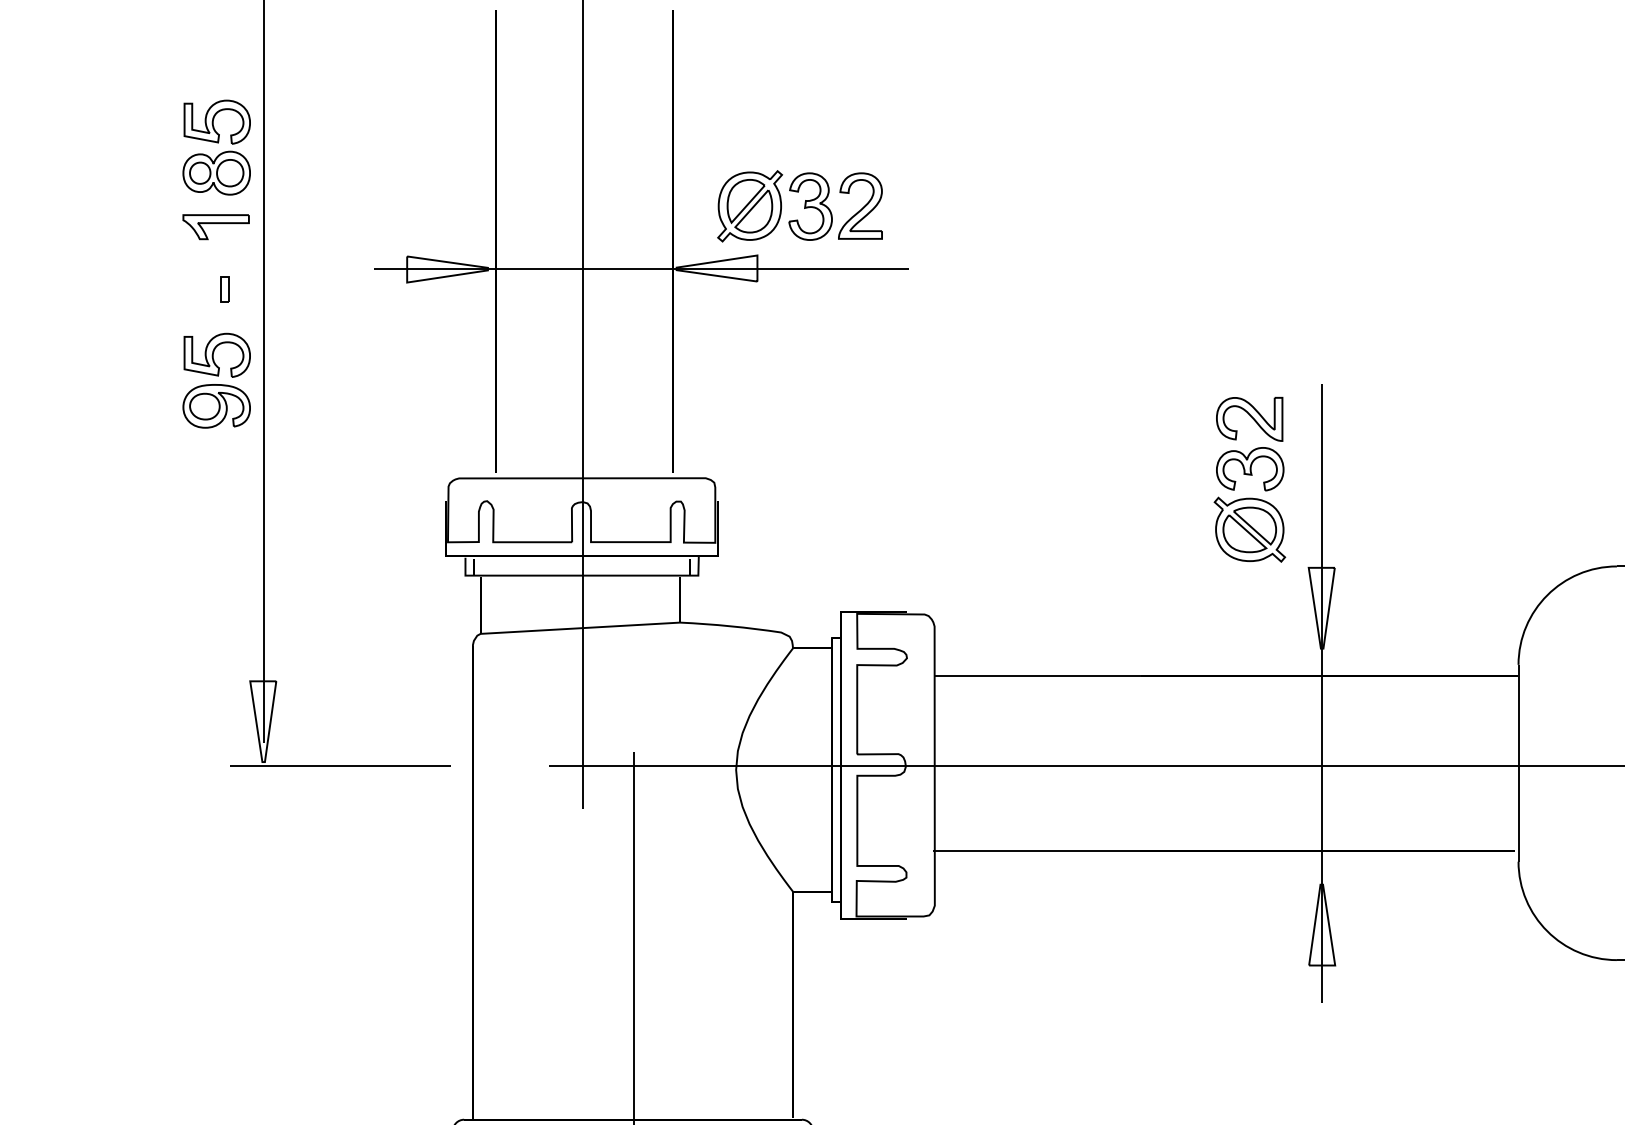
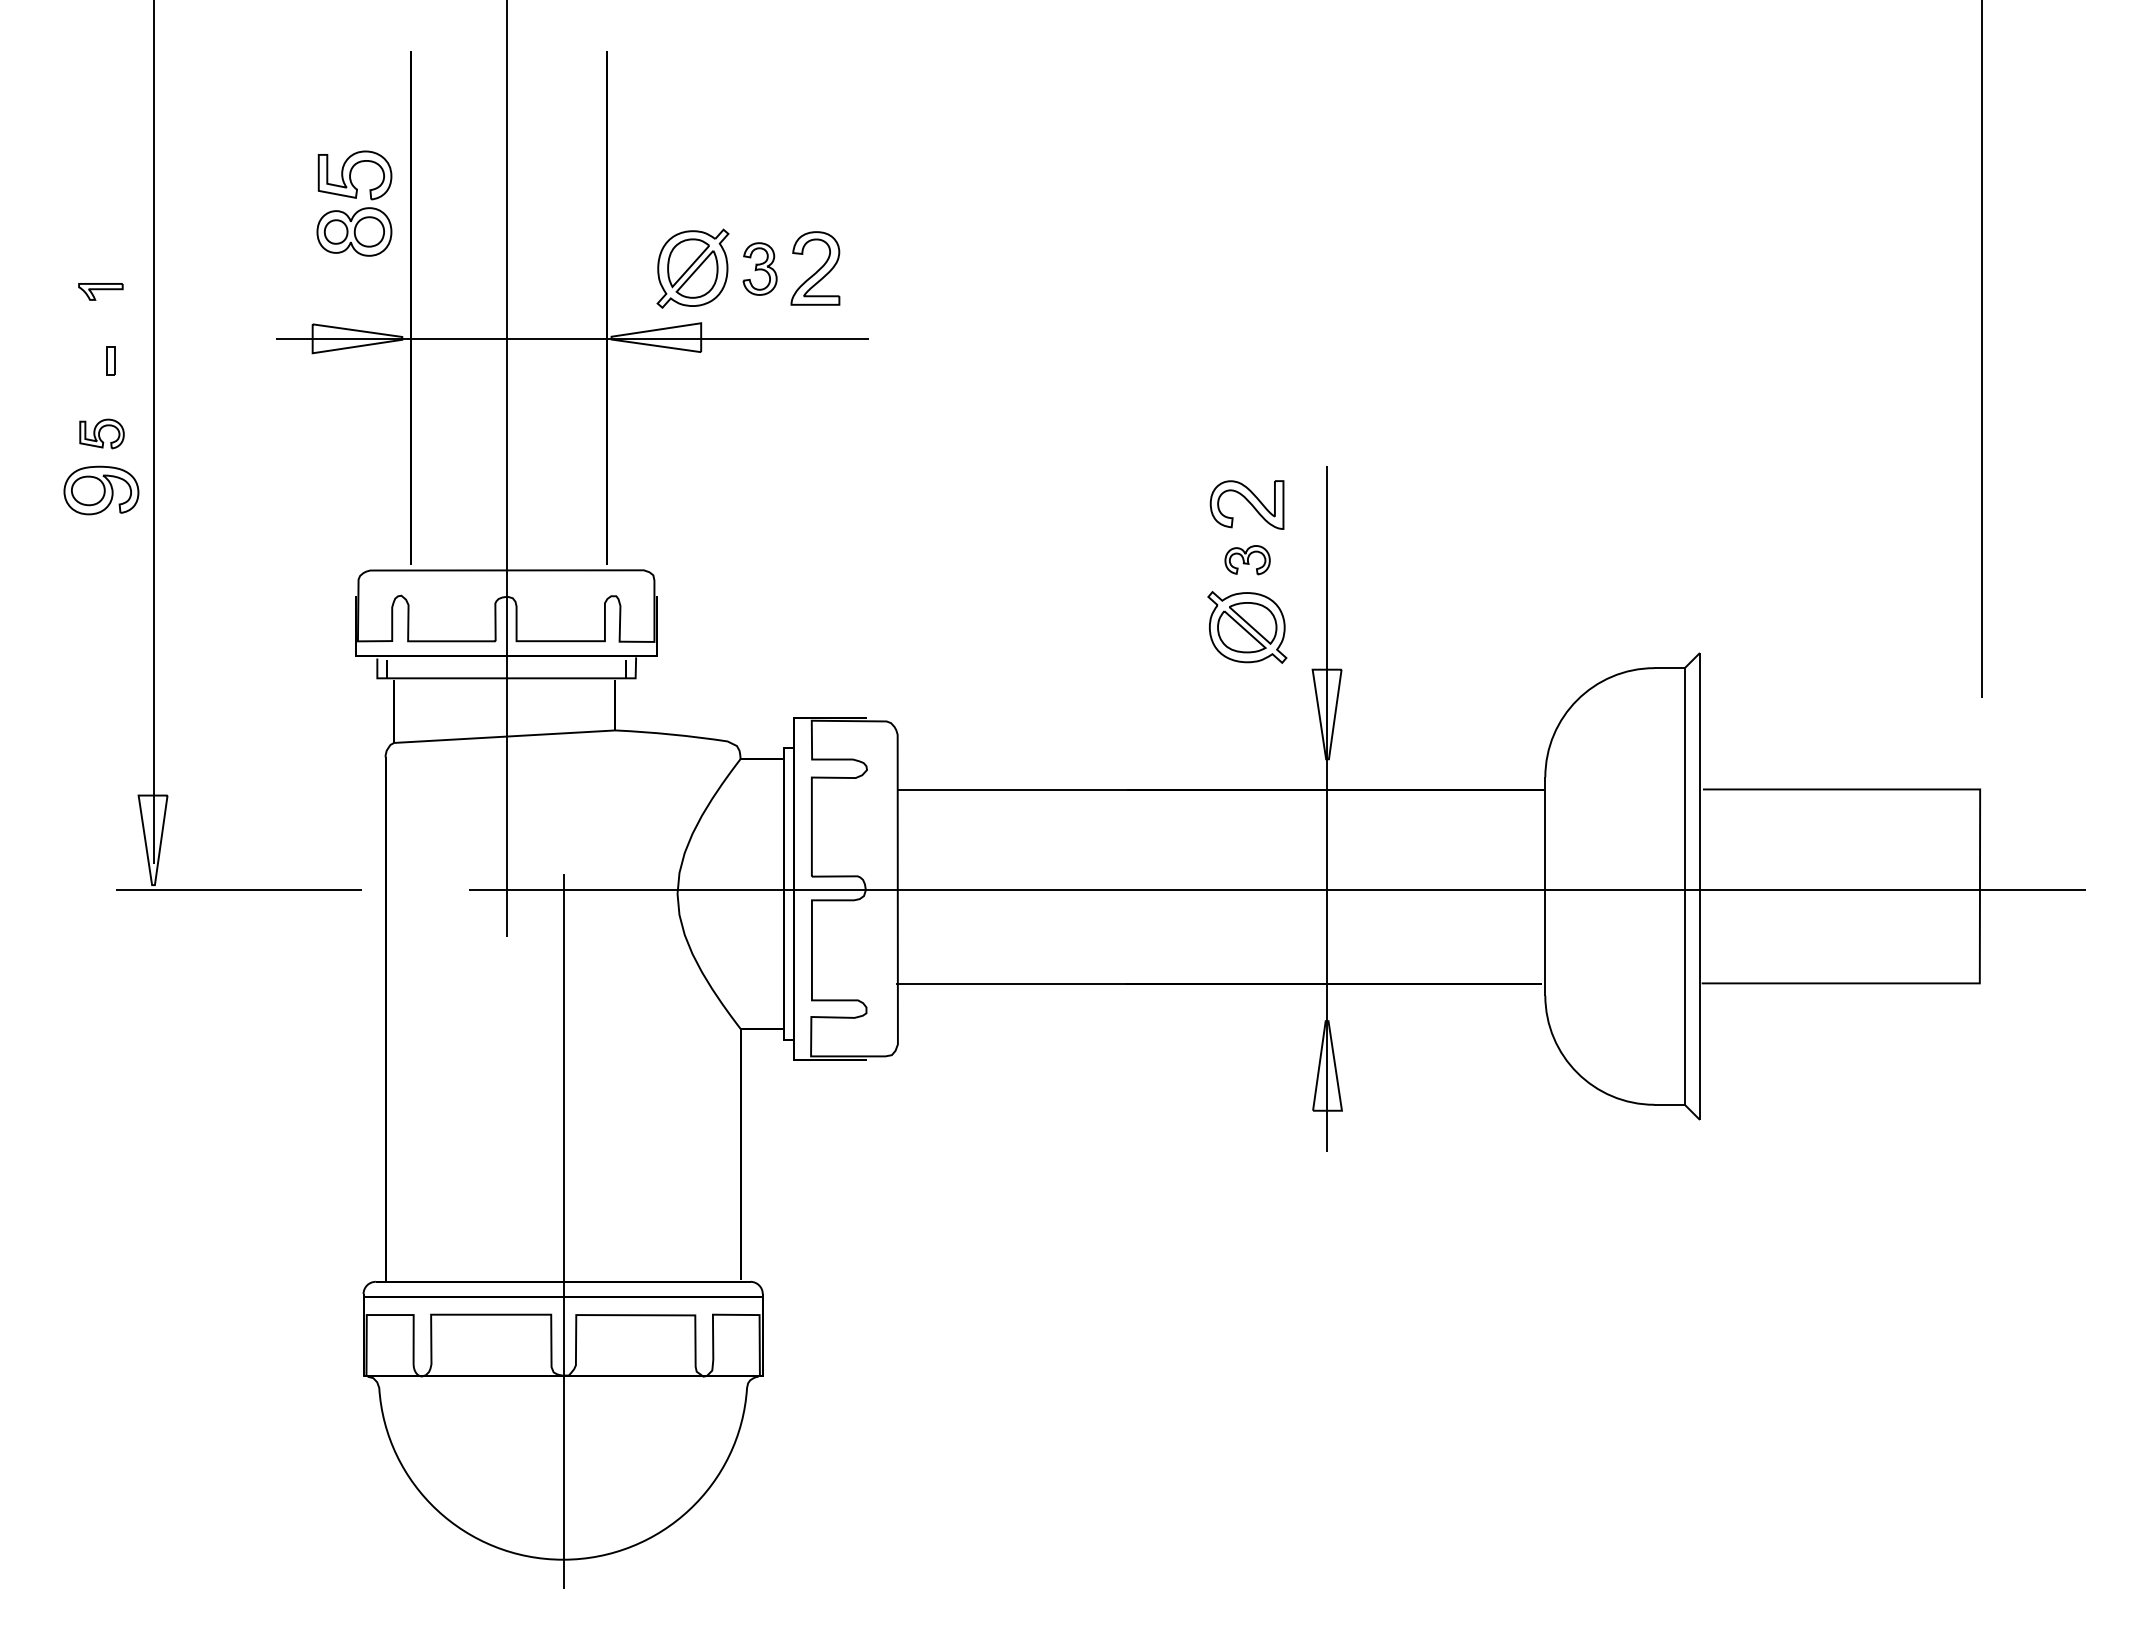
part: (216, 147) -> (354, 203), moved
part: (810, 206) -> (759, 268), size x0.7
part: (215, 226) -> (100, 291), size x0.6
part: (216, 354) -> (101, 433), size x0.6
part: (1250, 468) -> (1247, 559), size x0.6

